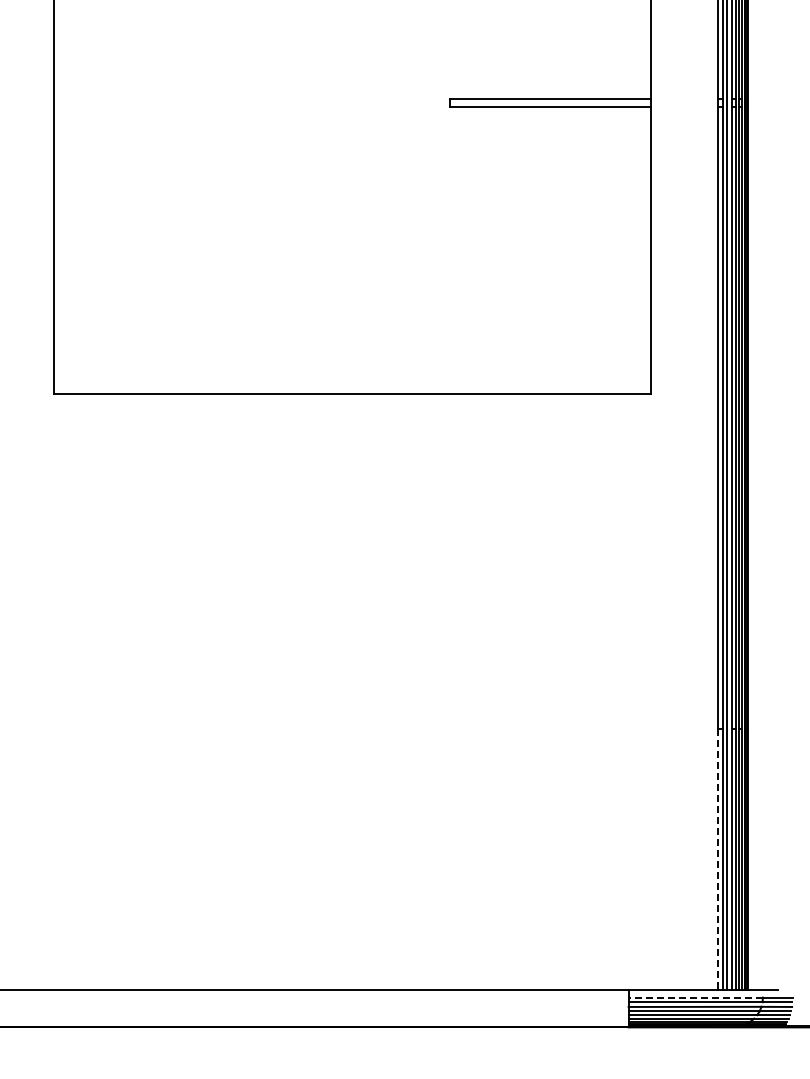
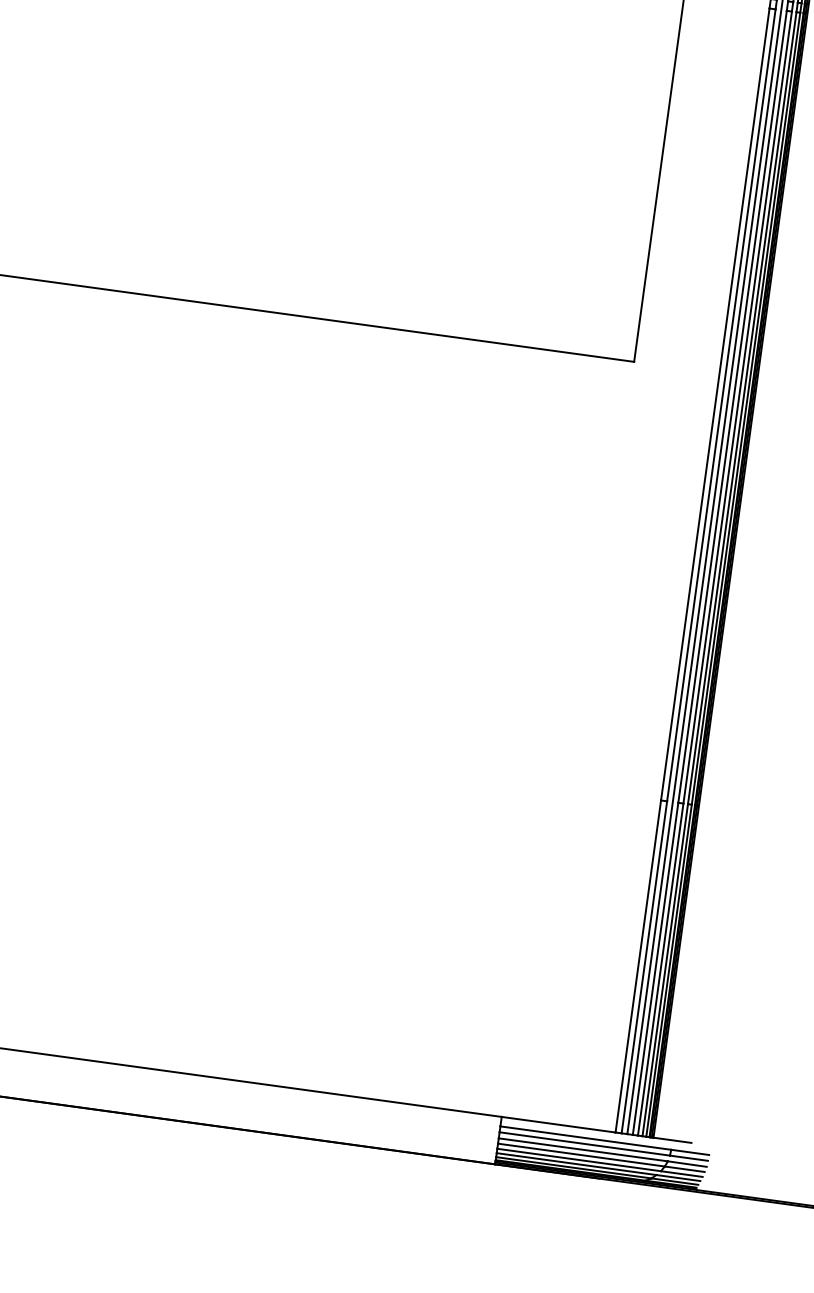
line: (718, 860) -> (638, 967), dashed -> solid
line: (695, 997) -> (585, 1137), dashed -> solid

